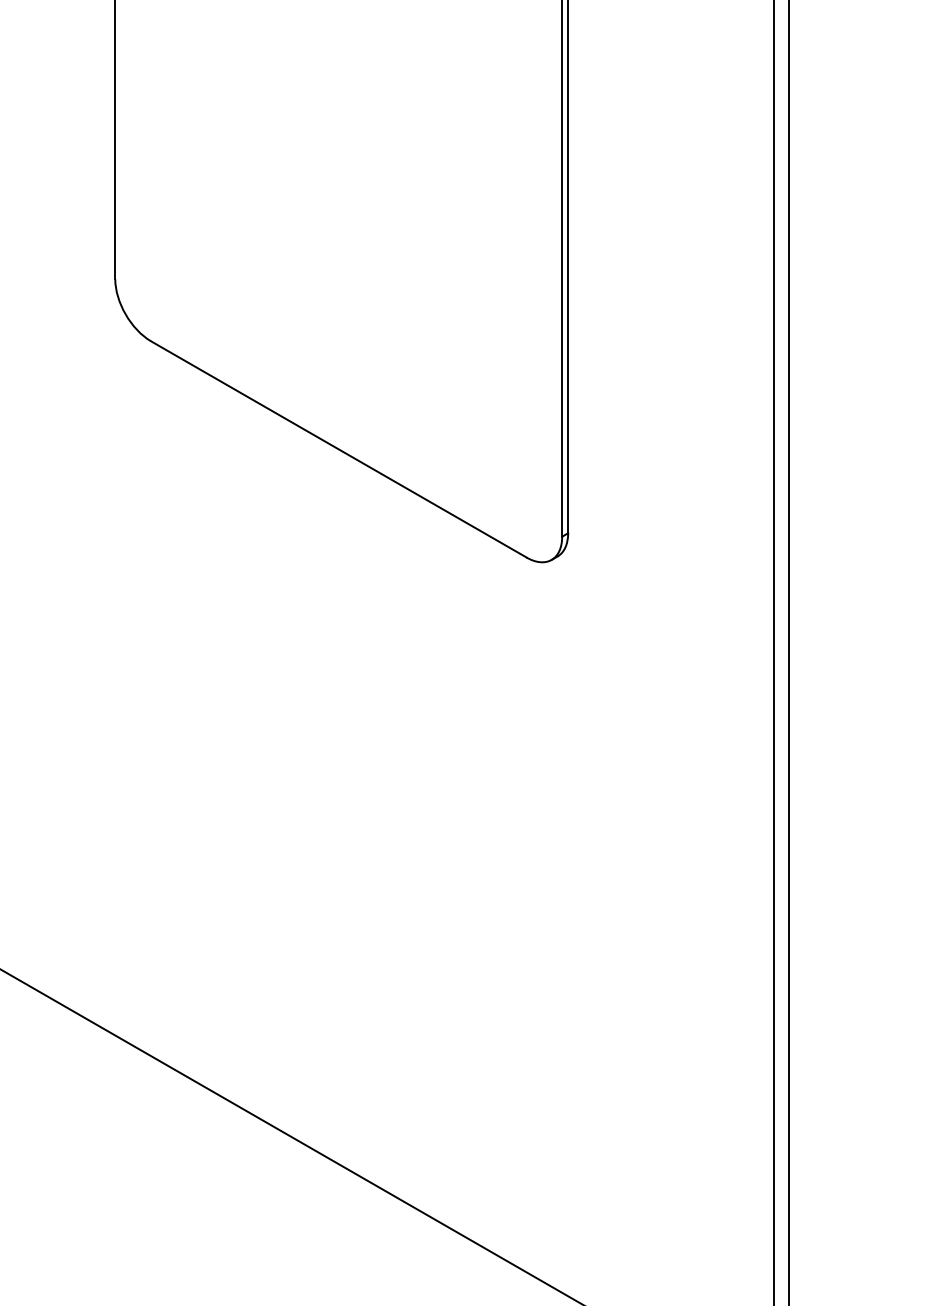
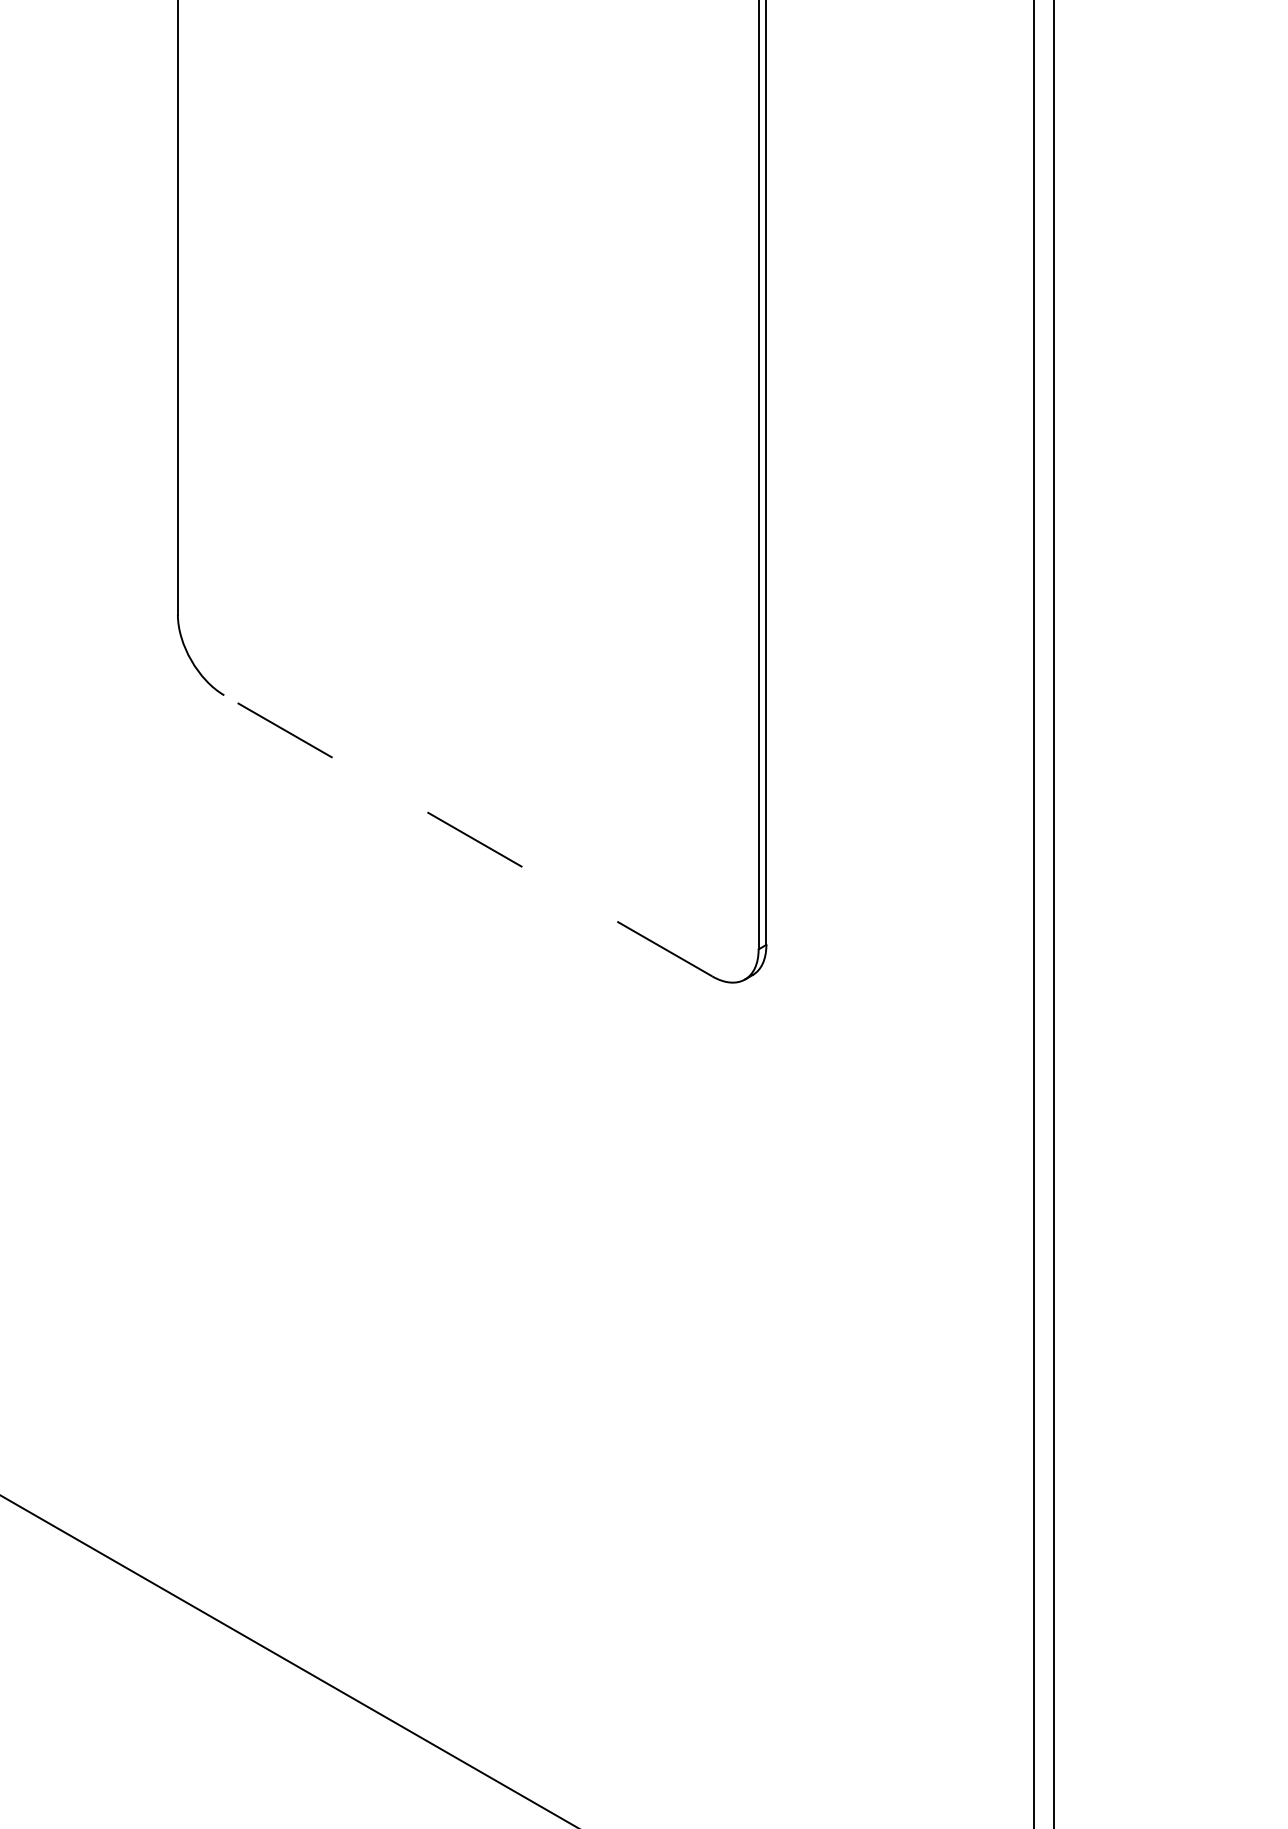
line: (338, 449) -> (467, 835), solid -> dashed

